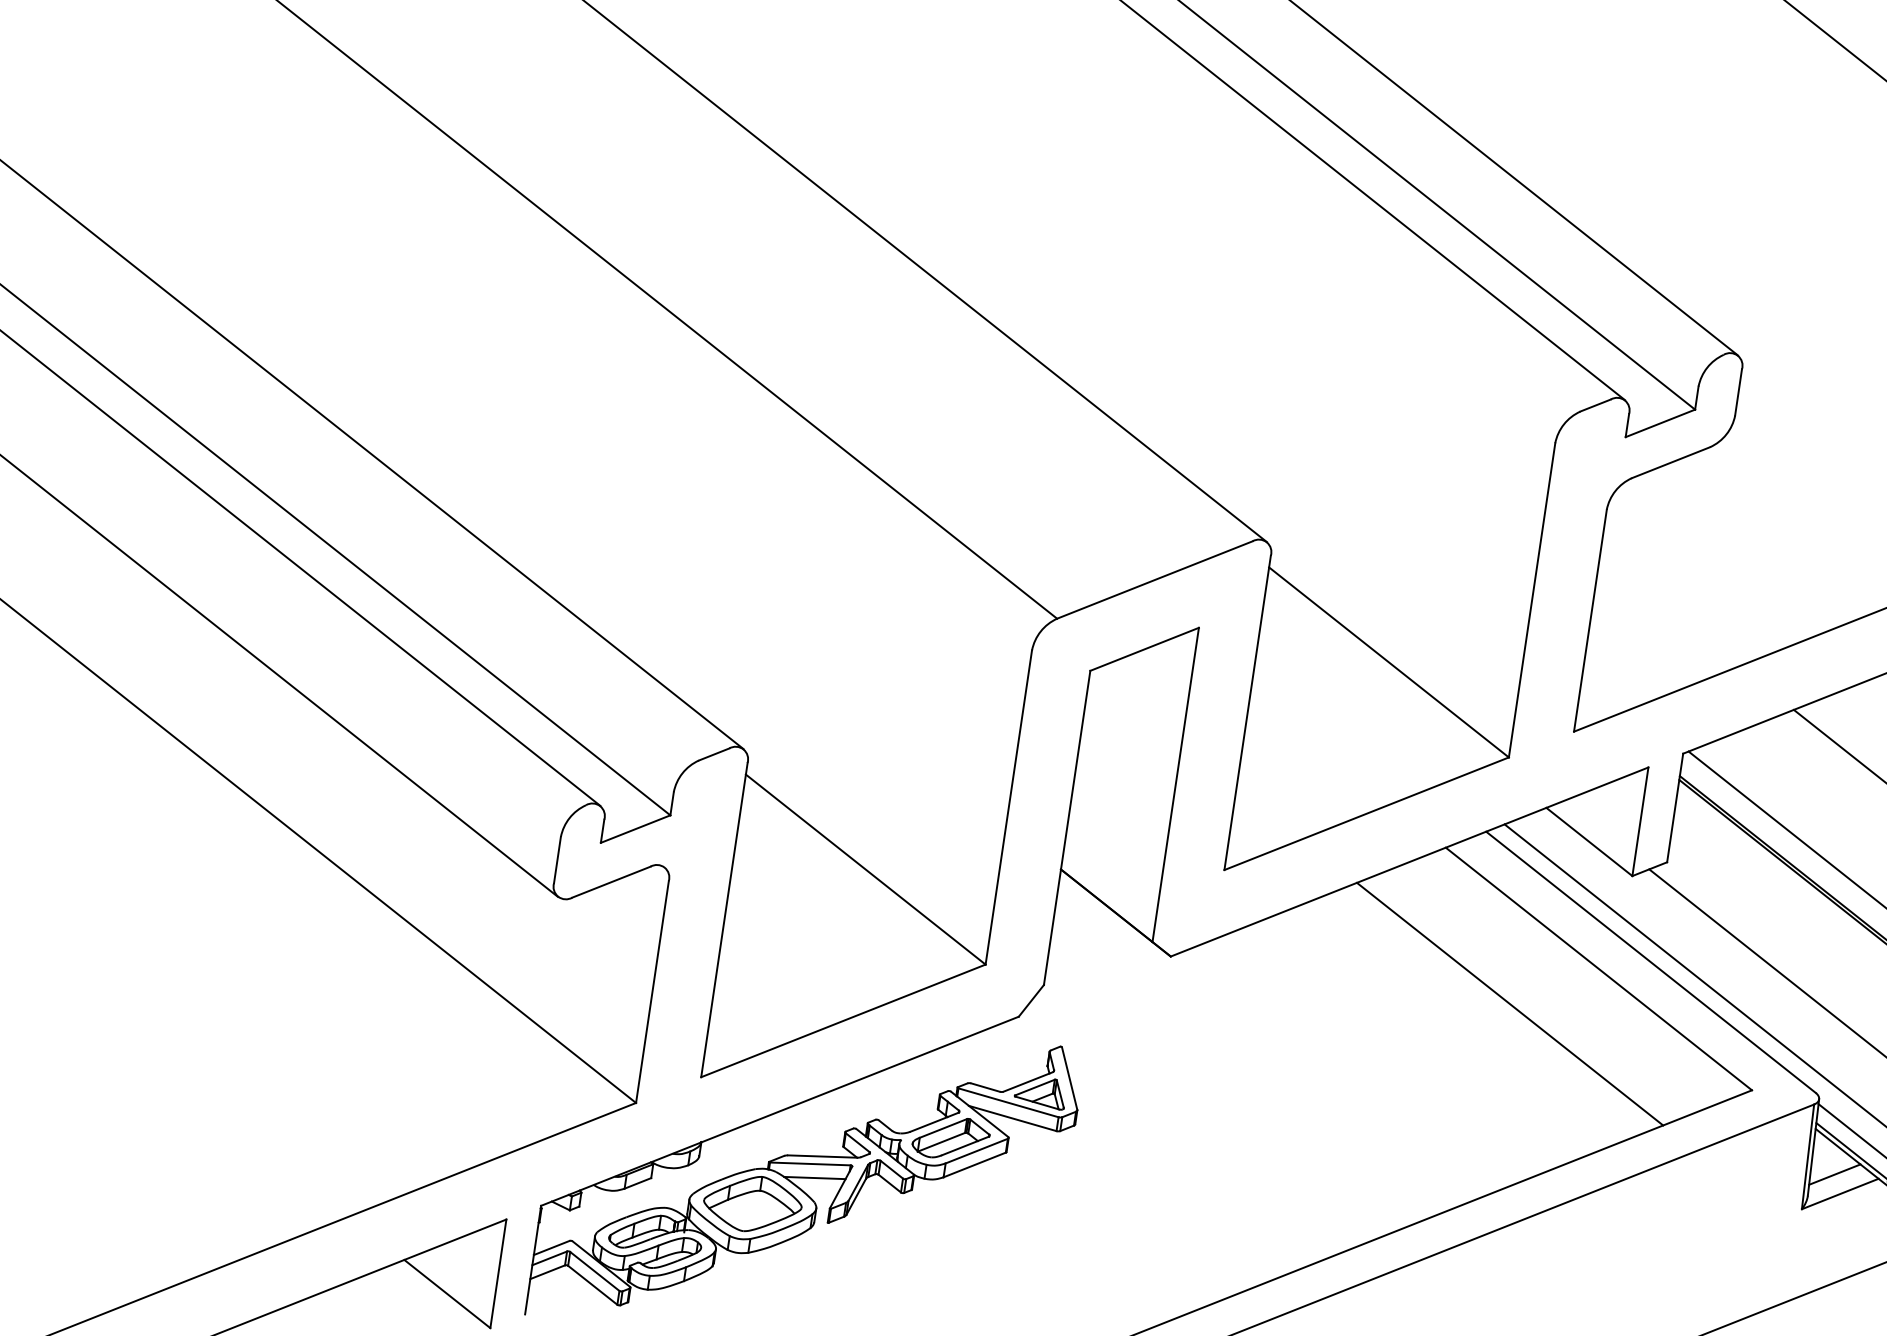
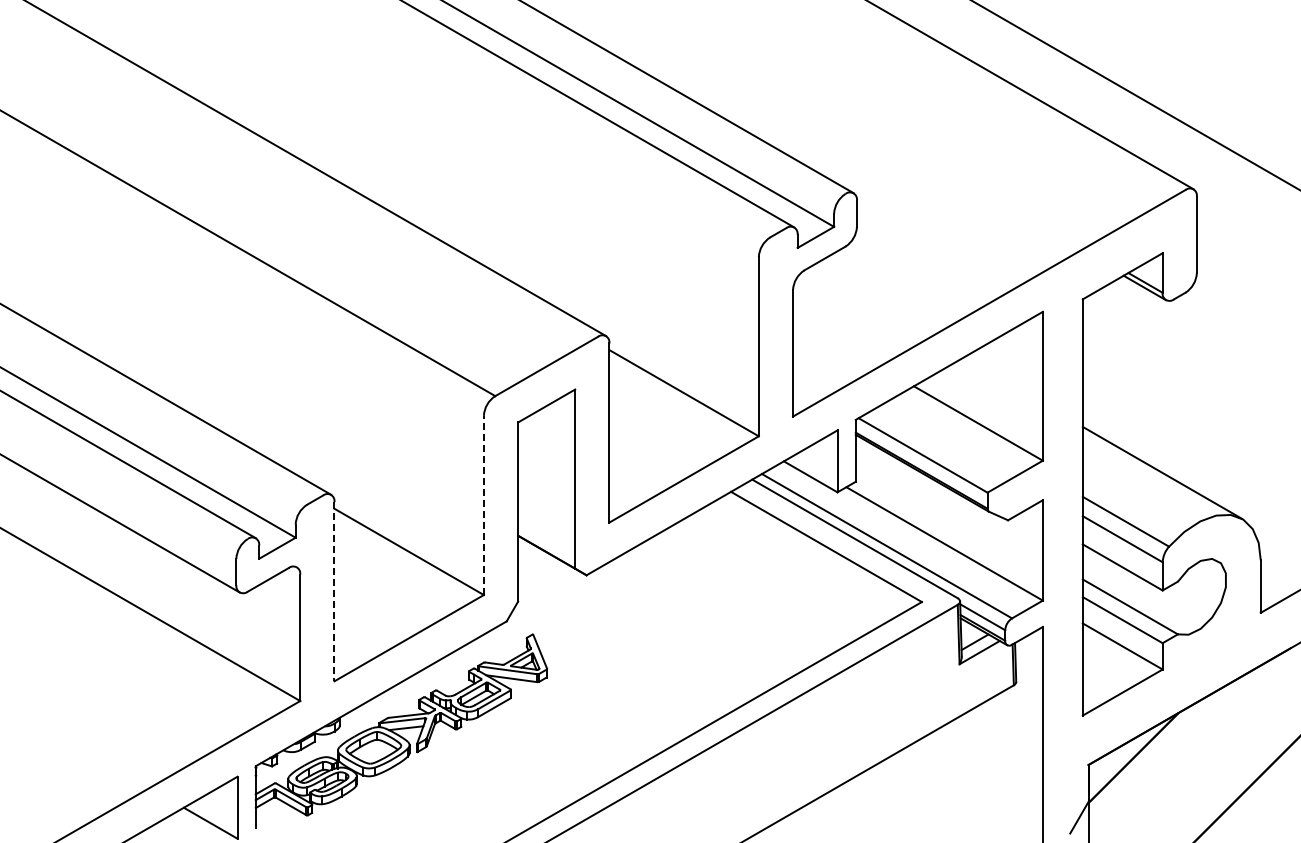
line: (1008, 807) -> (483, 505), solid -> dashed
line: (724, 919) -> (334, 591), solid -> dashed
line: (1509, 1003) -> (779, 573), removed

